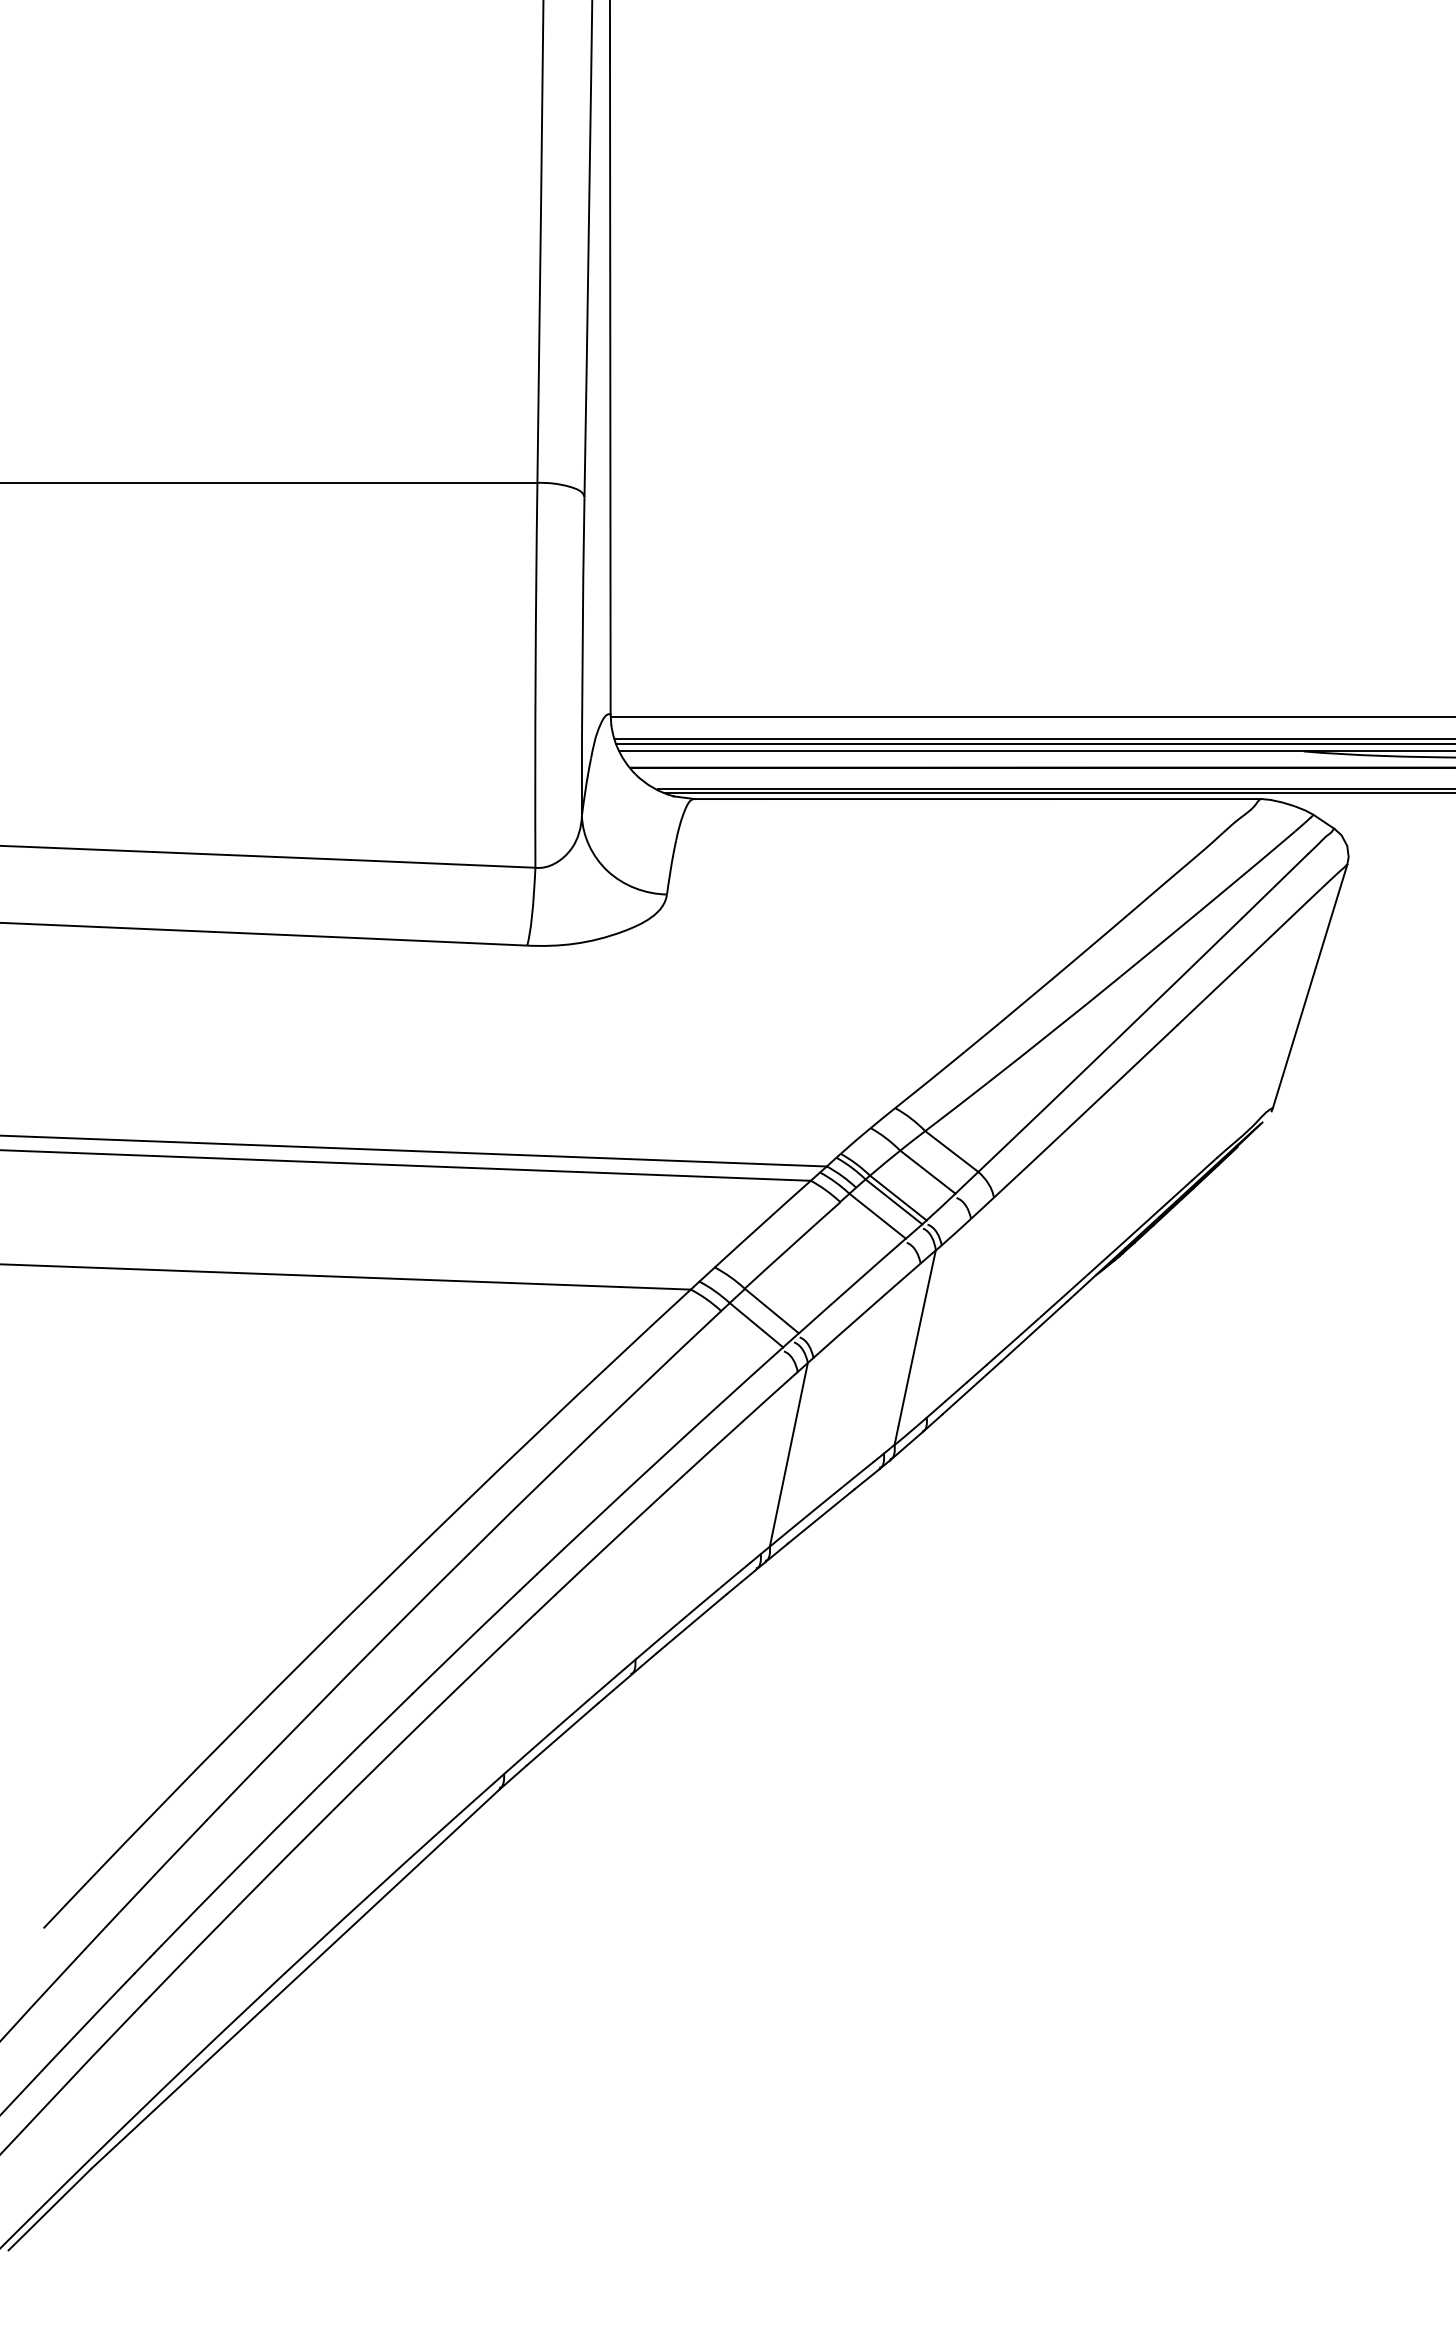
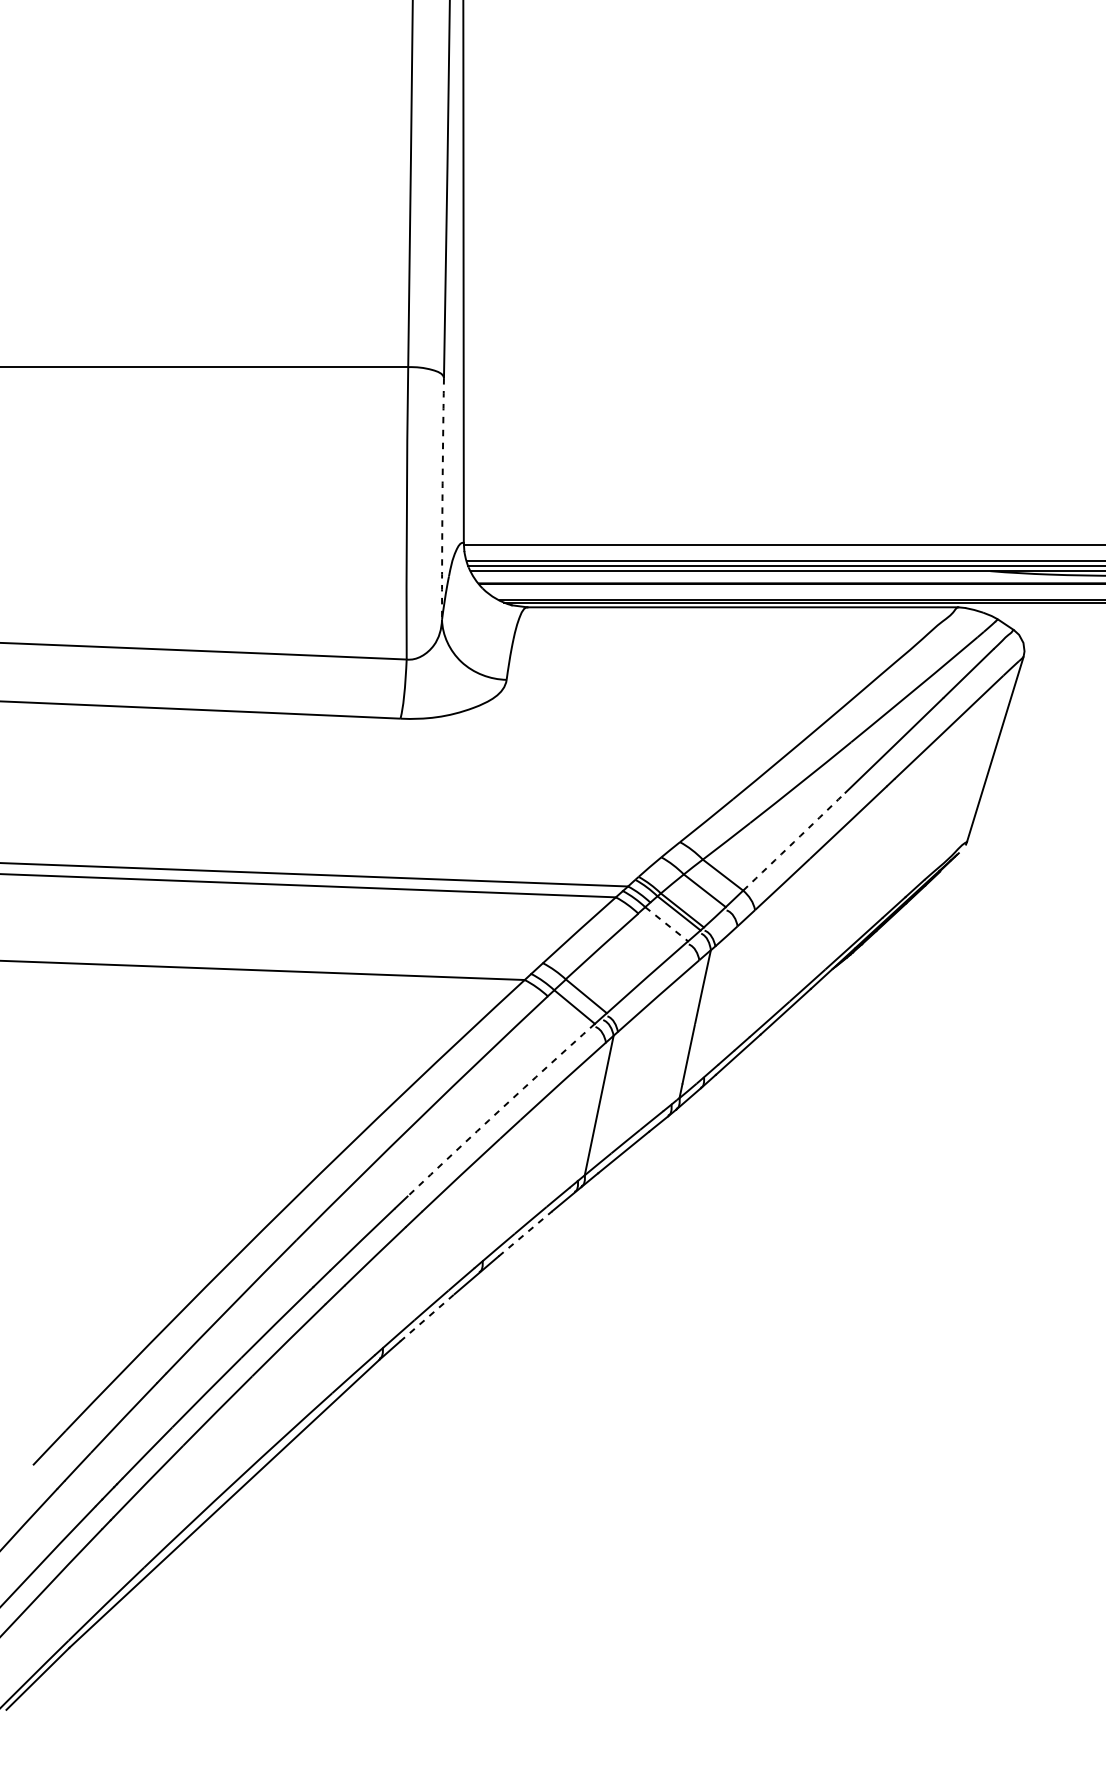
arc: (582, 656) -> (442, 499), solid -> dashed
arc: (1045, 1108) -> (794, 842), solid -> dashed
line: (878, 1216) -> (667, 924), solid -> dashed
arc: (659, 1460) -> (500, 1109), solid -> dashed
line: (691, 1623) -> (525, 1233), solid -> dashed
line: (562, 1734) -> (427, 1317), solid -> dashed

